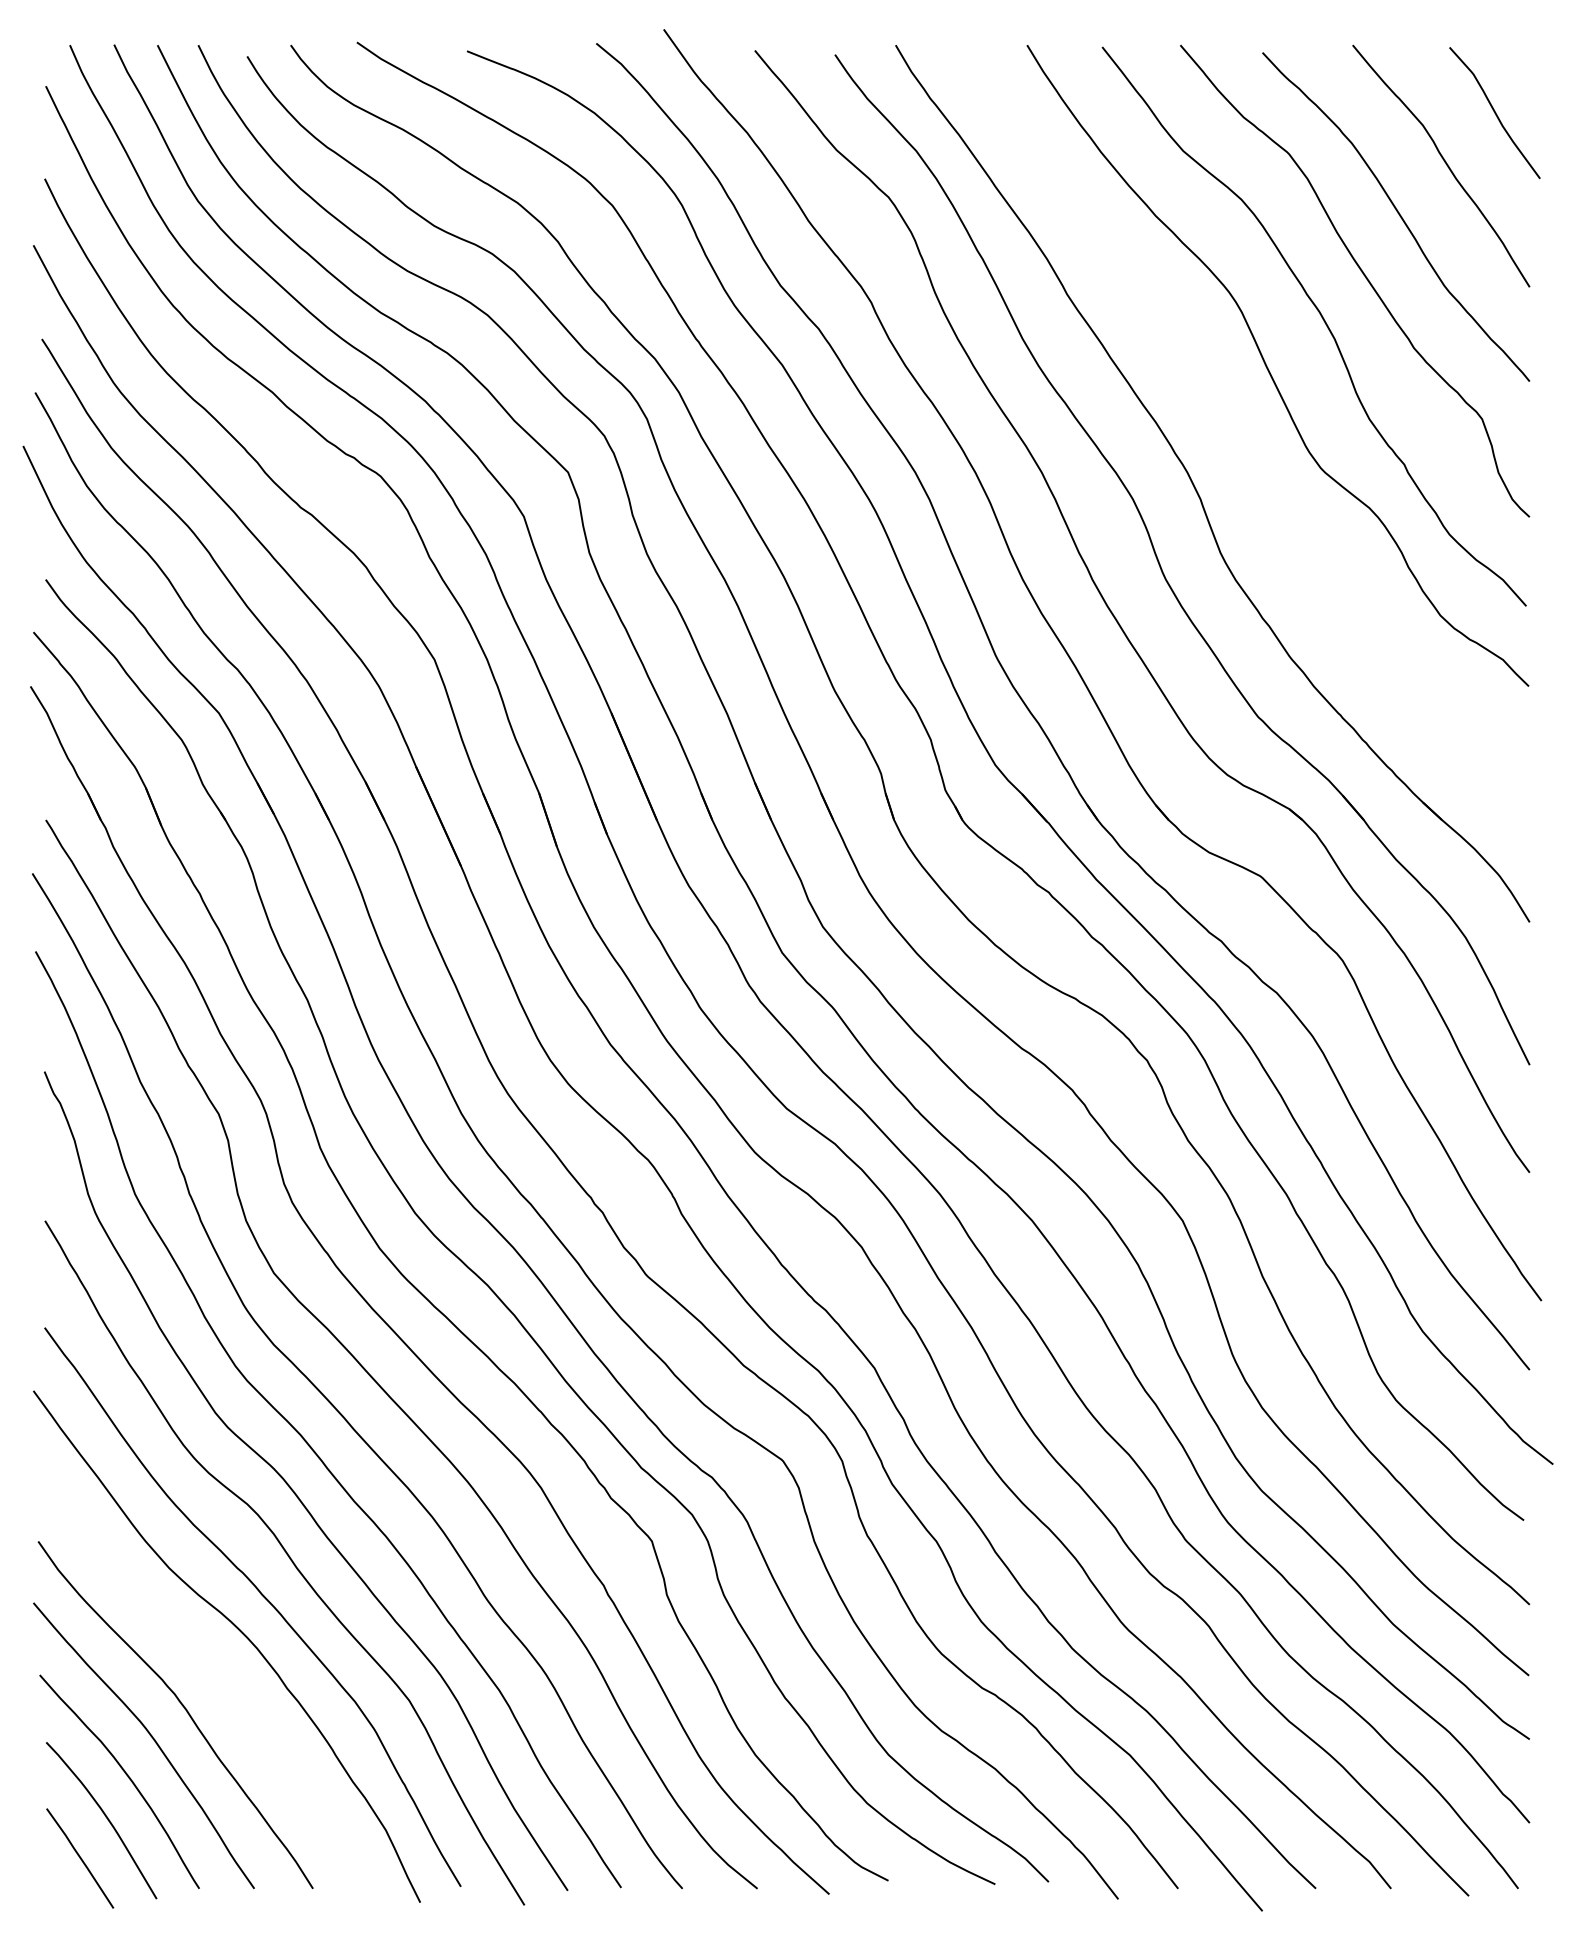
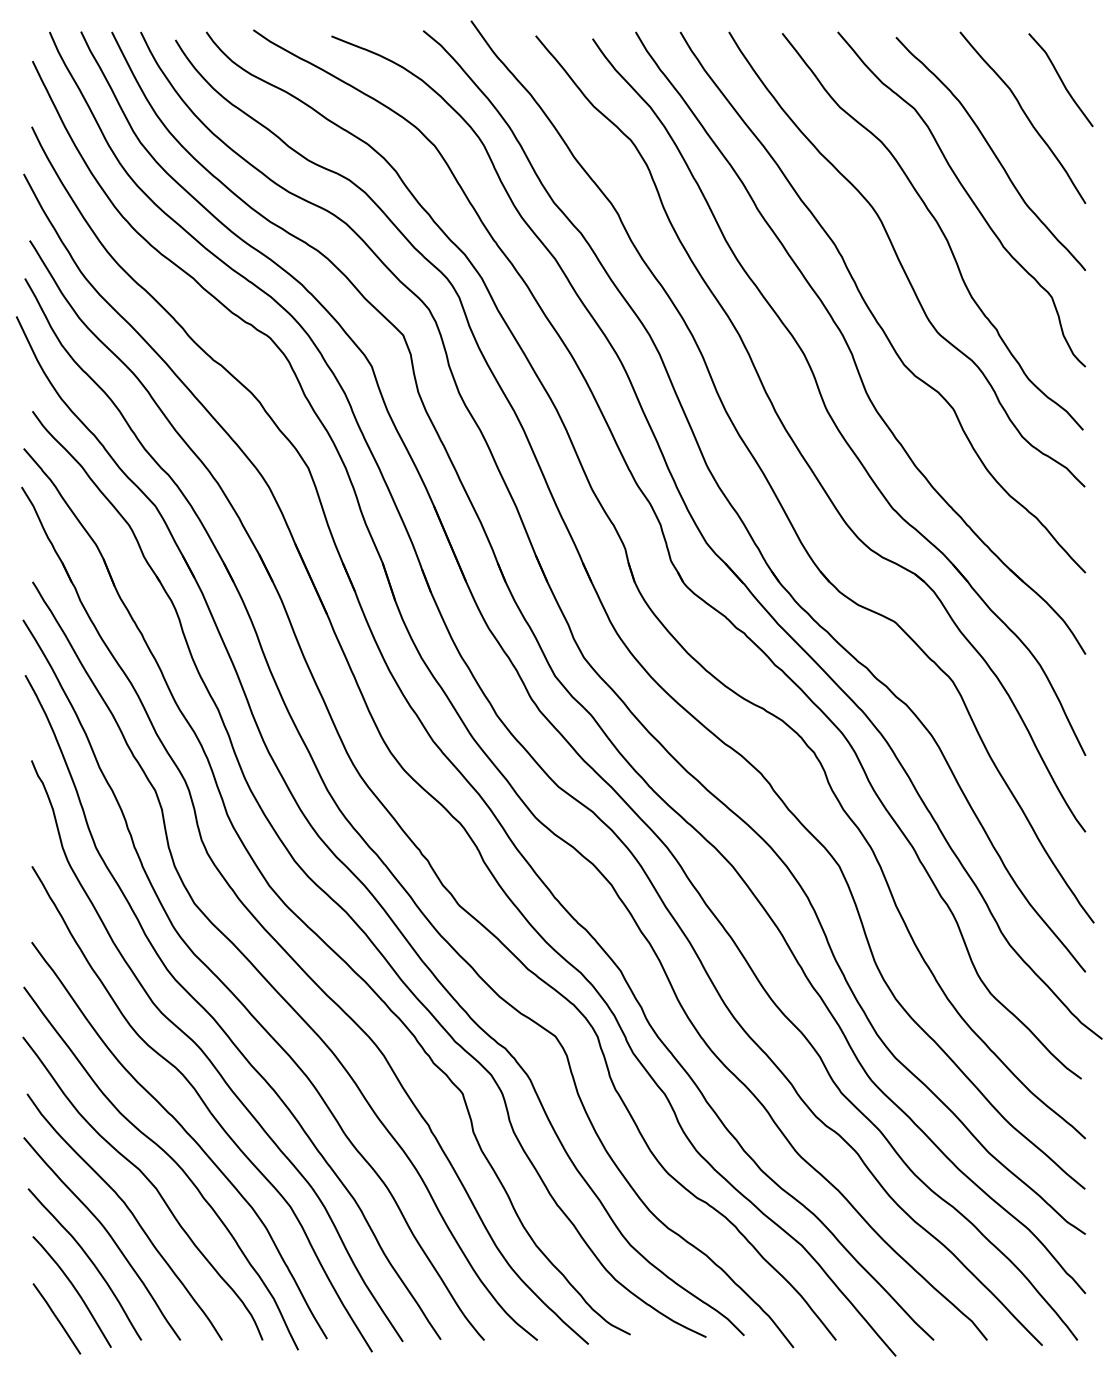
curve: (1226, 436) -> (870, 309), added
curve: (209, 1664) -> (148, 1181), added

